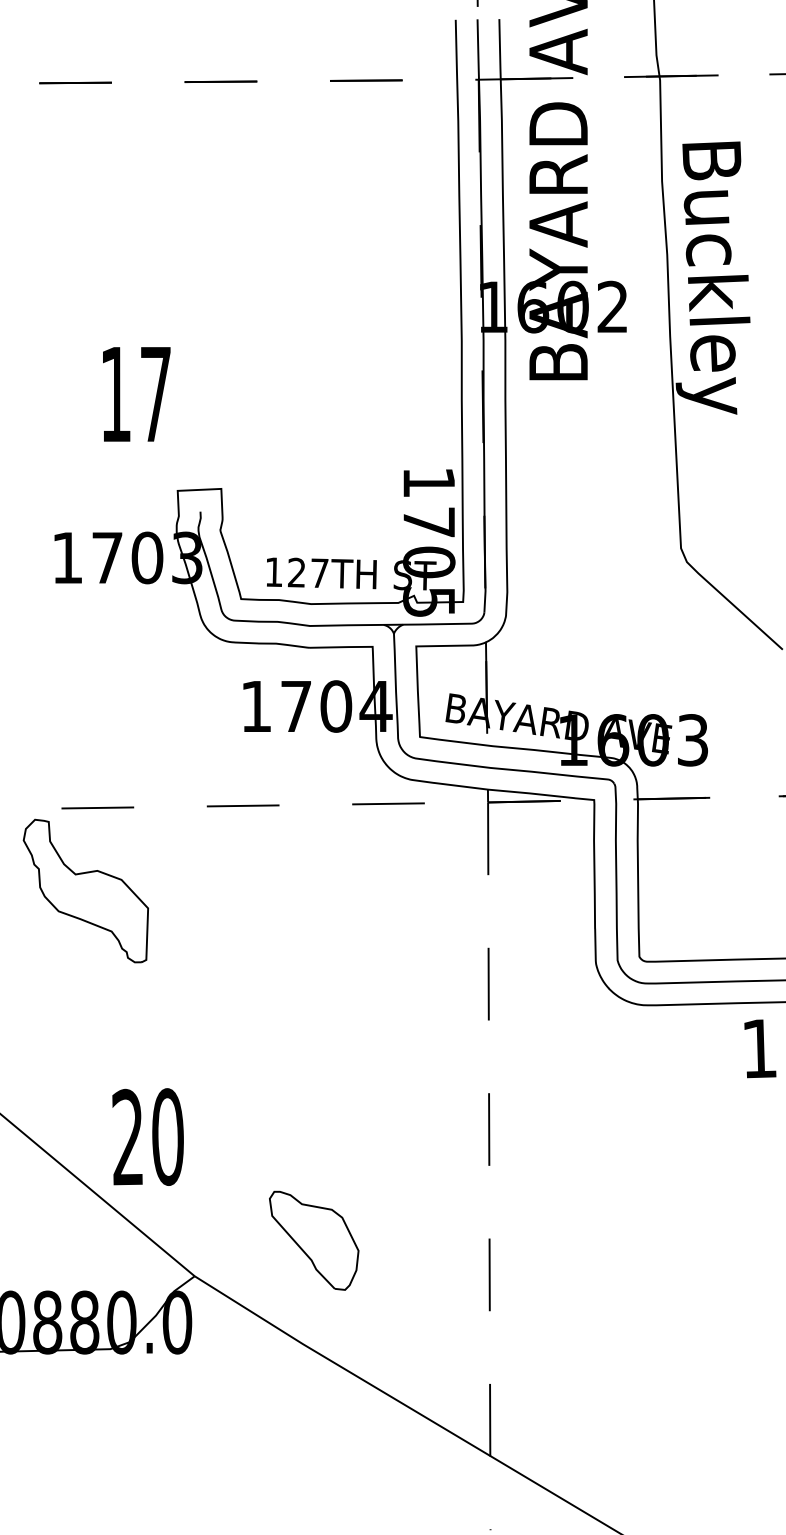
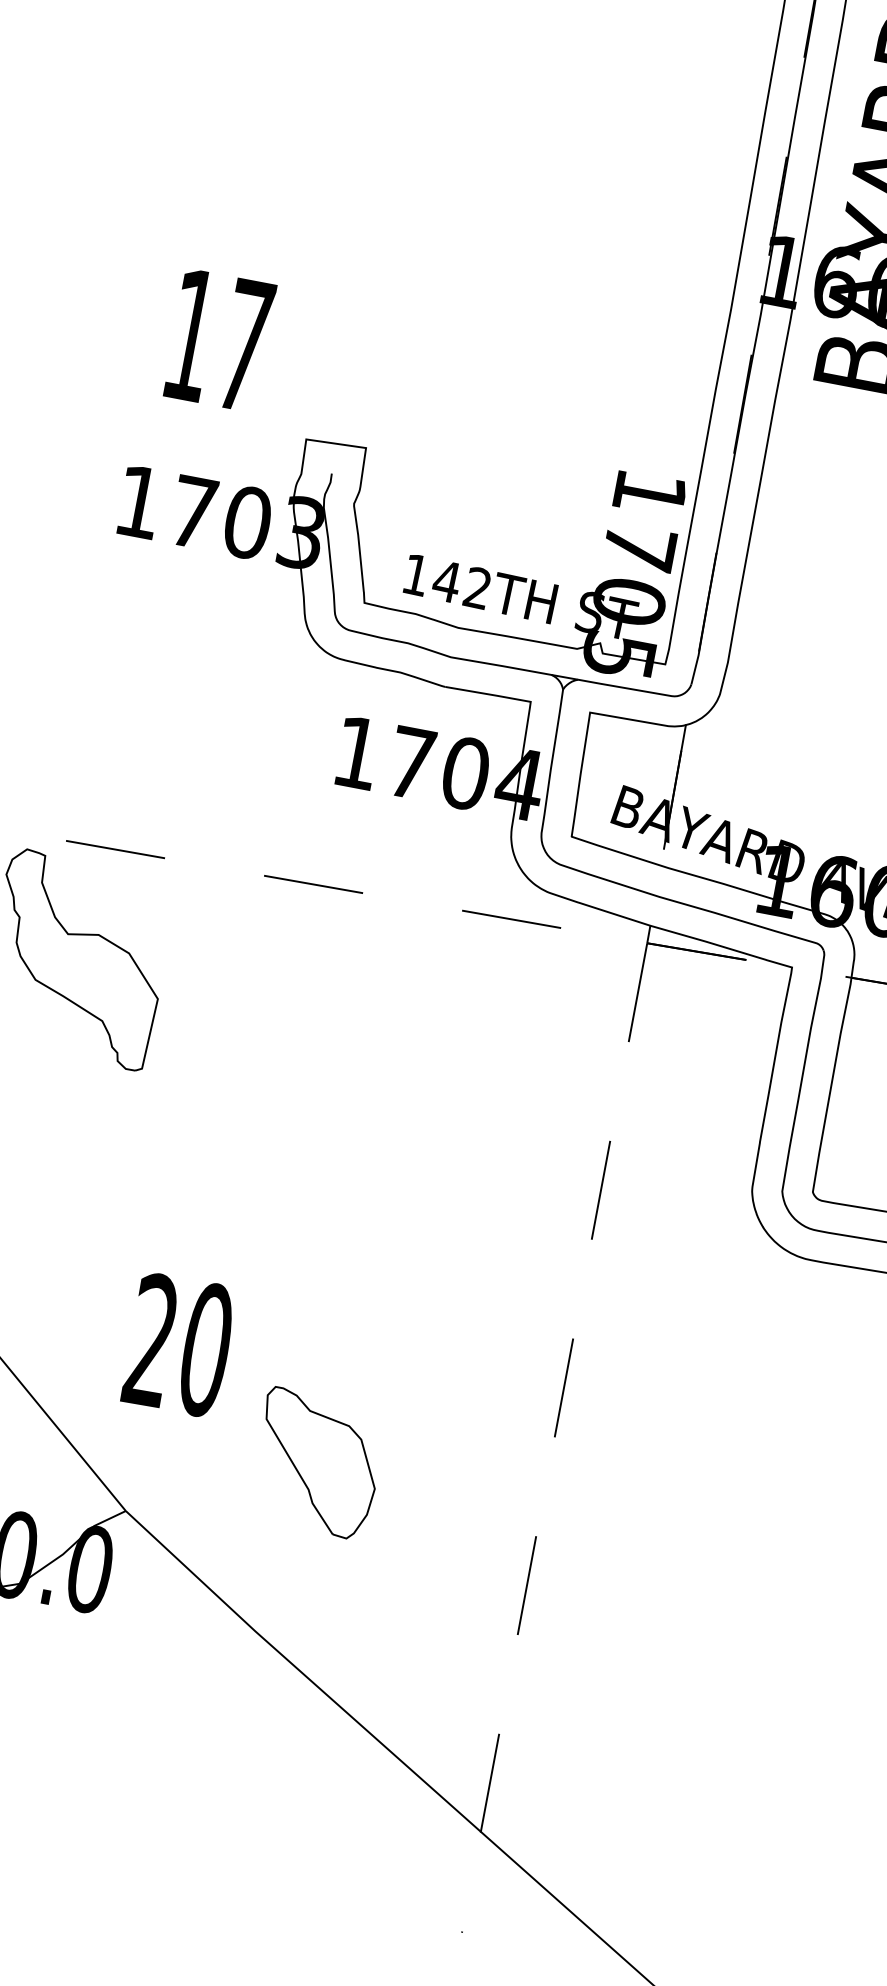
text: (136, 394) -> (219, 340), moved
text: (307, 572) -> (461, 583), 127TH -> 142TH
text: (147, 1136) -> (178, 1343), moved
part: (314, 1240) -> (317, 1463), moved

